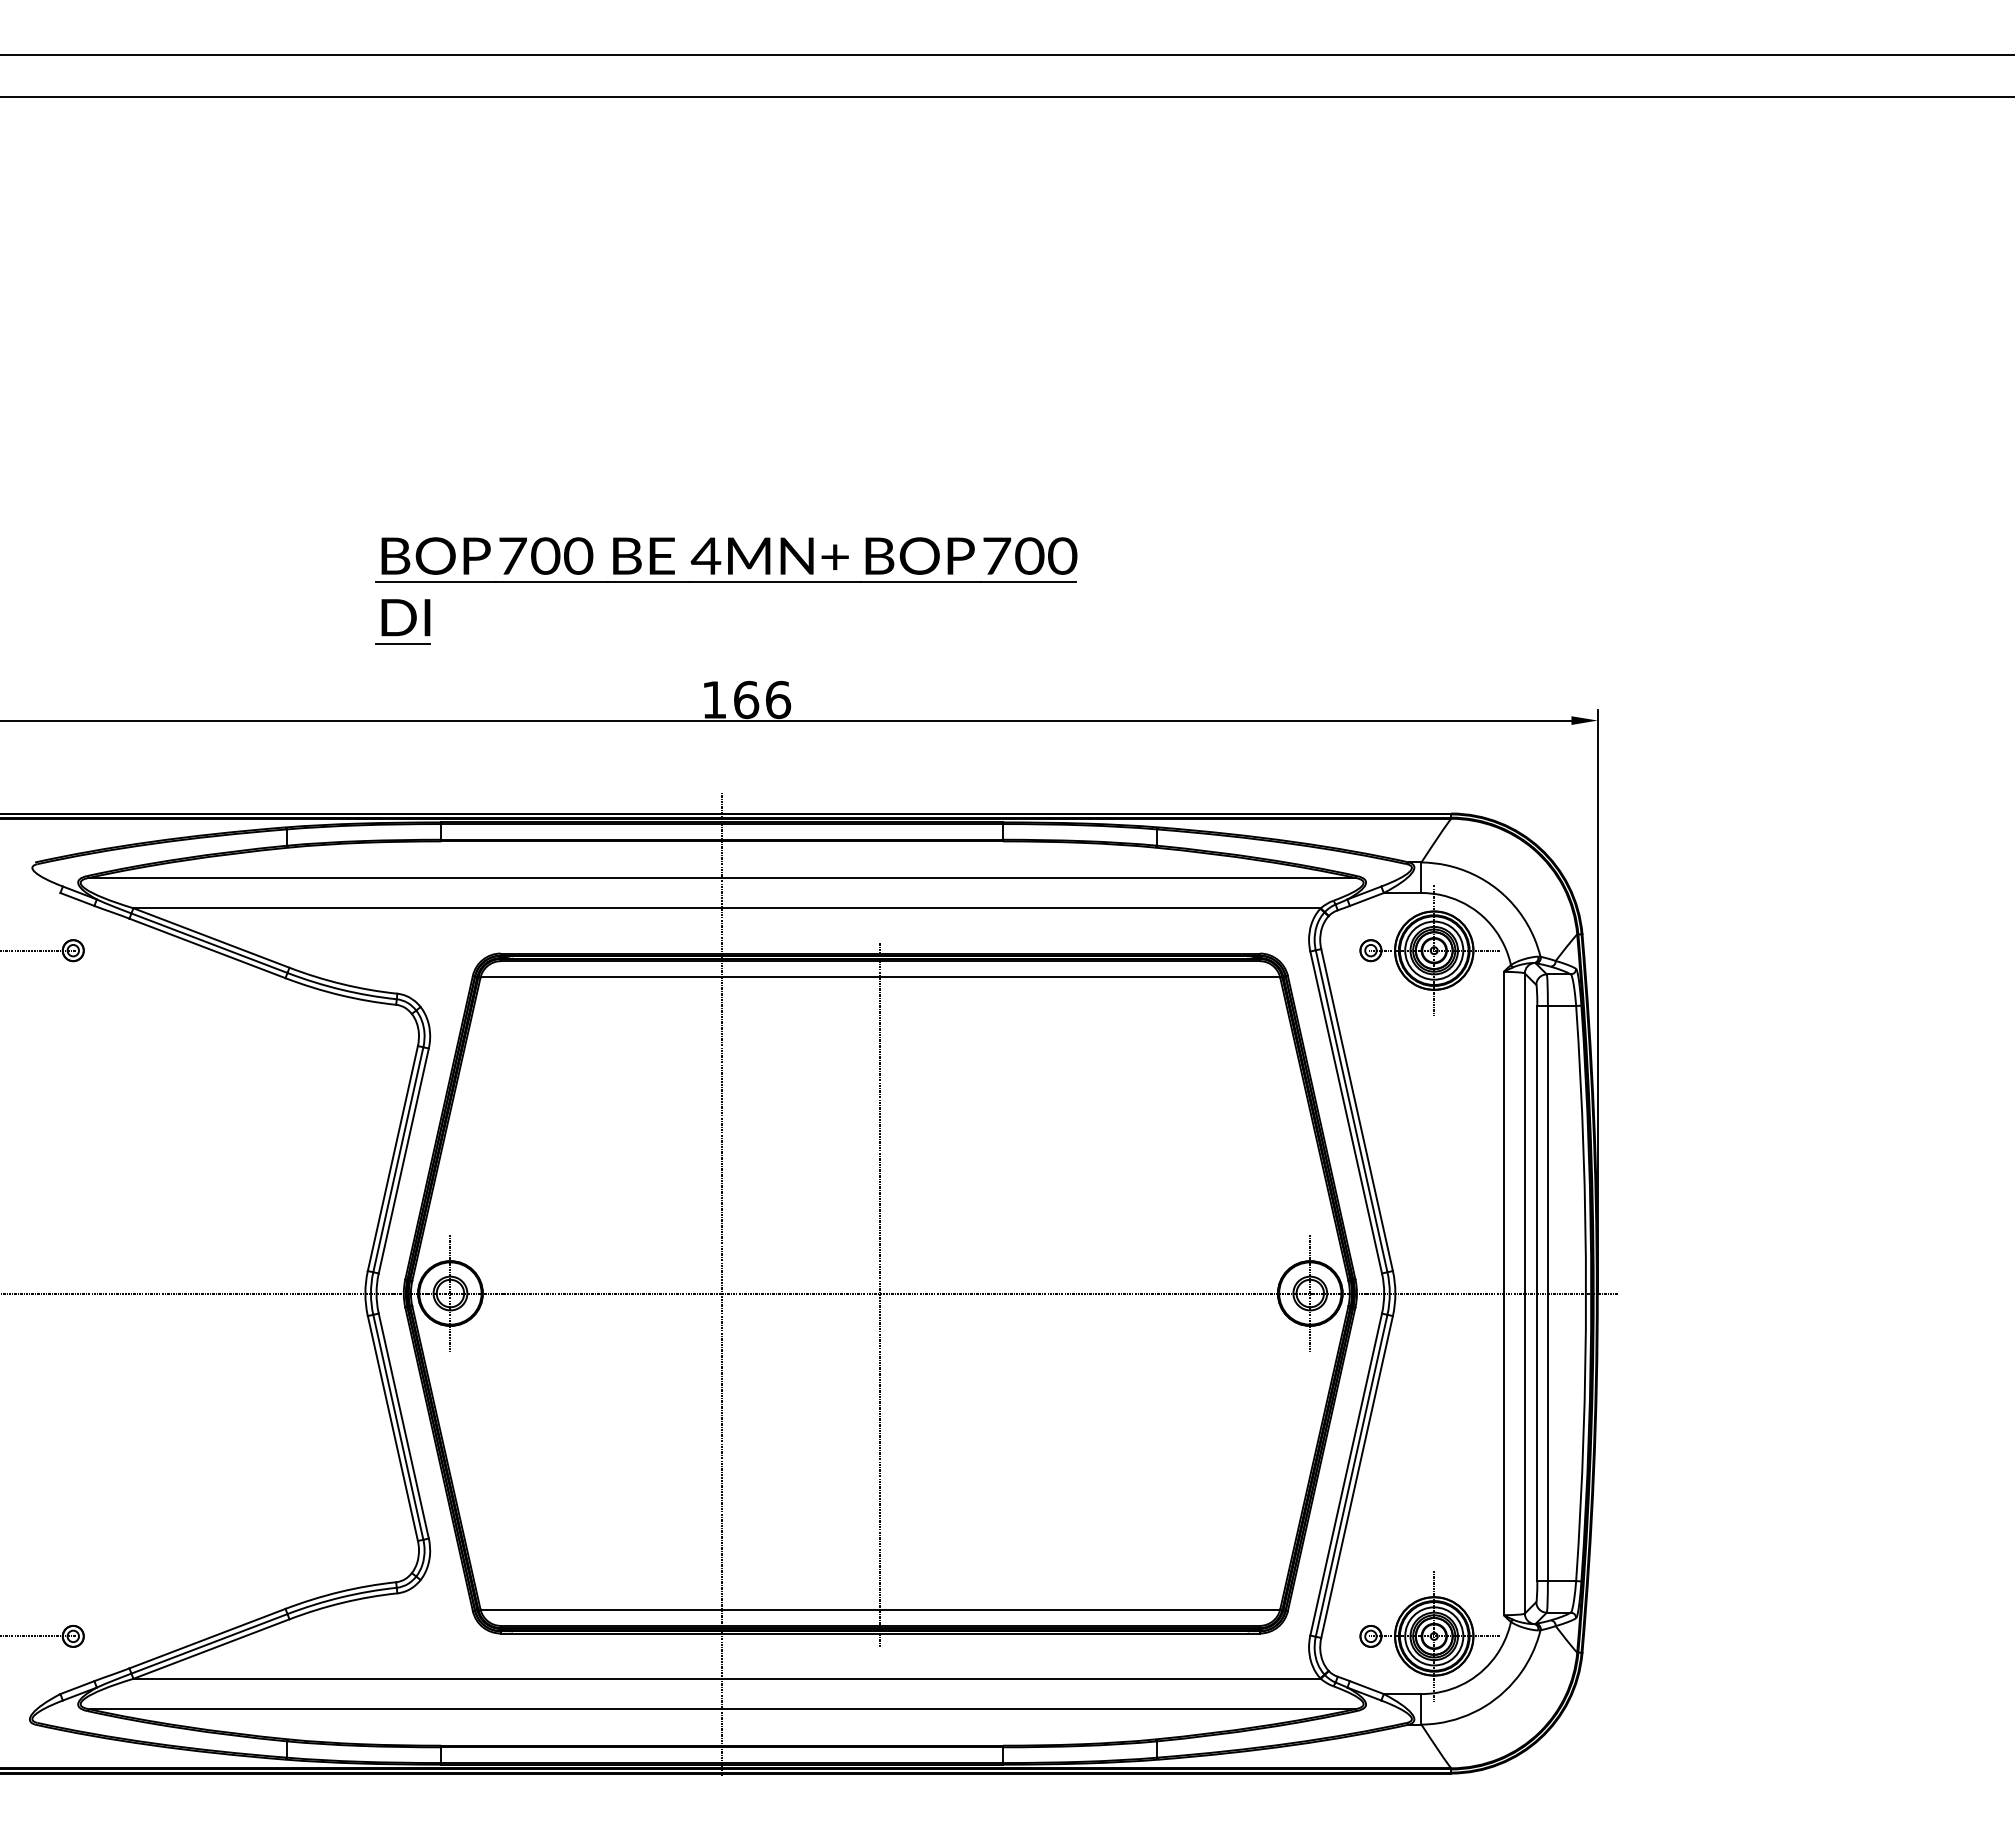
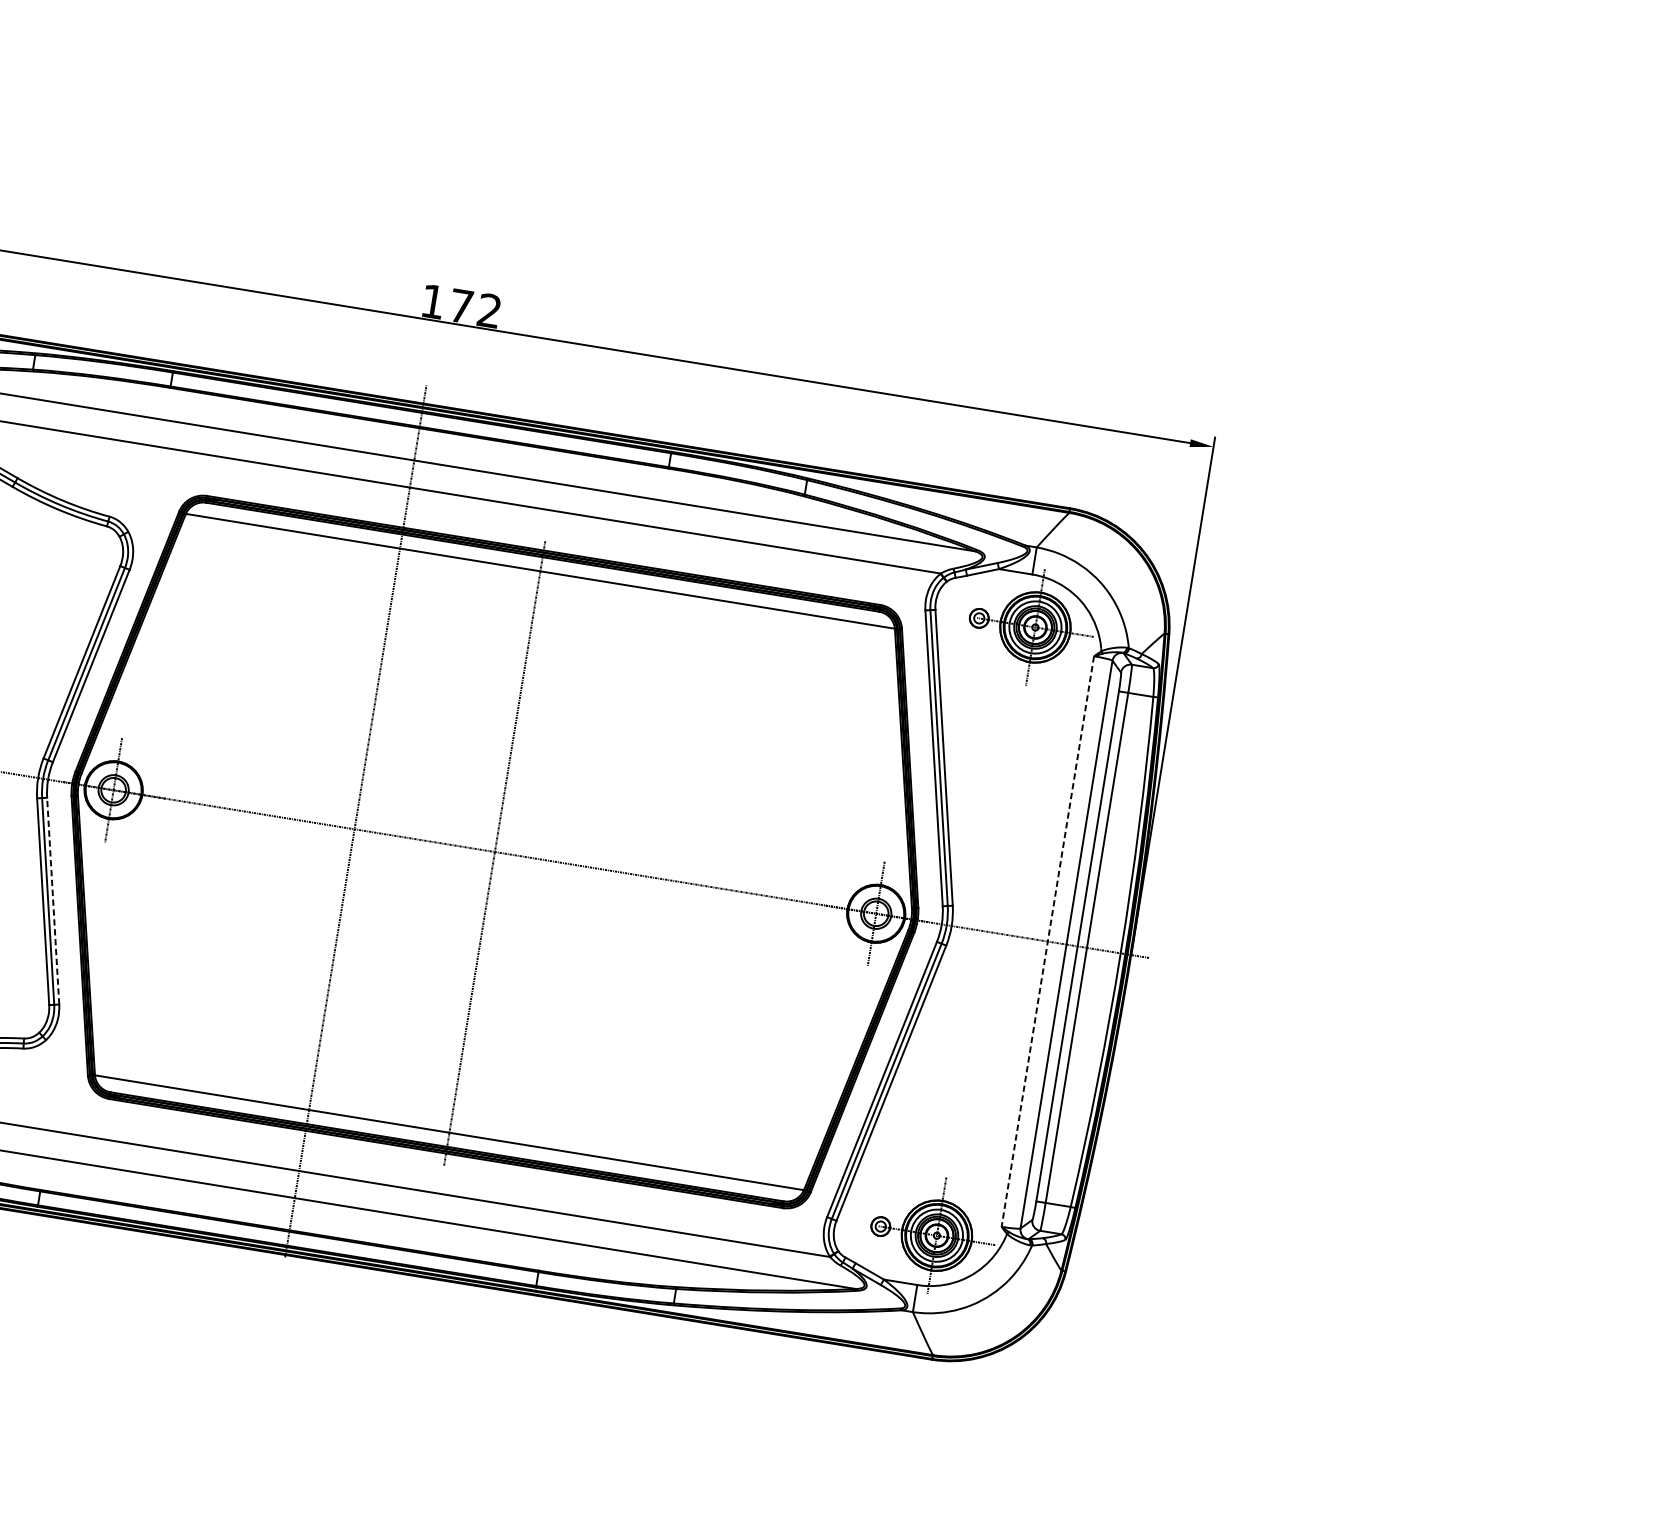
part: (726, 582) -> (460, 199), removed
text: (762, 699) -> (475, 308), 166 -> 172
line: (1503, 1293) -> (1047, 941), solid -> dashed
line: (403, 1425) -> (53, 900), solid -> dashed

